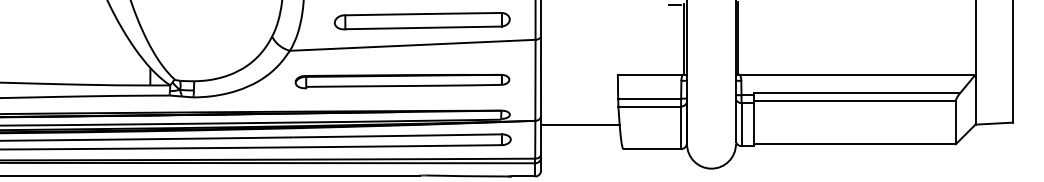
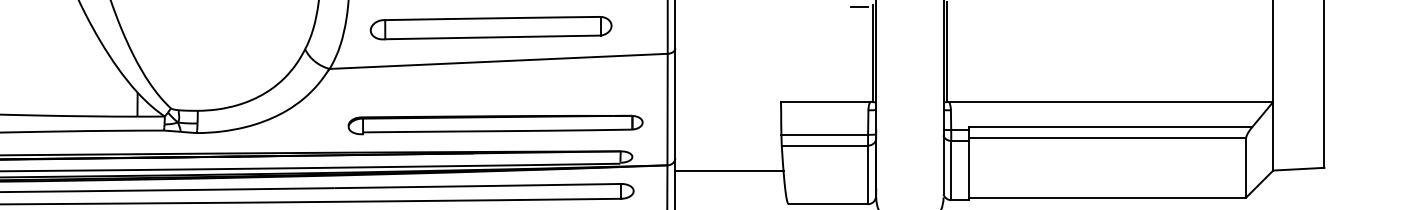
part: (422, 21) -> (491, 28), moved
part: (402, 81) -> (495, 124), moved

